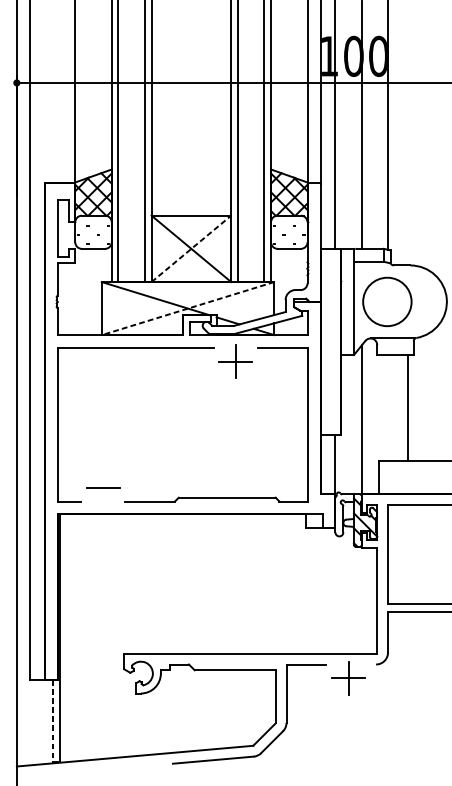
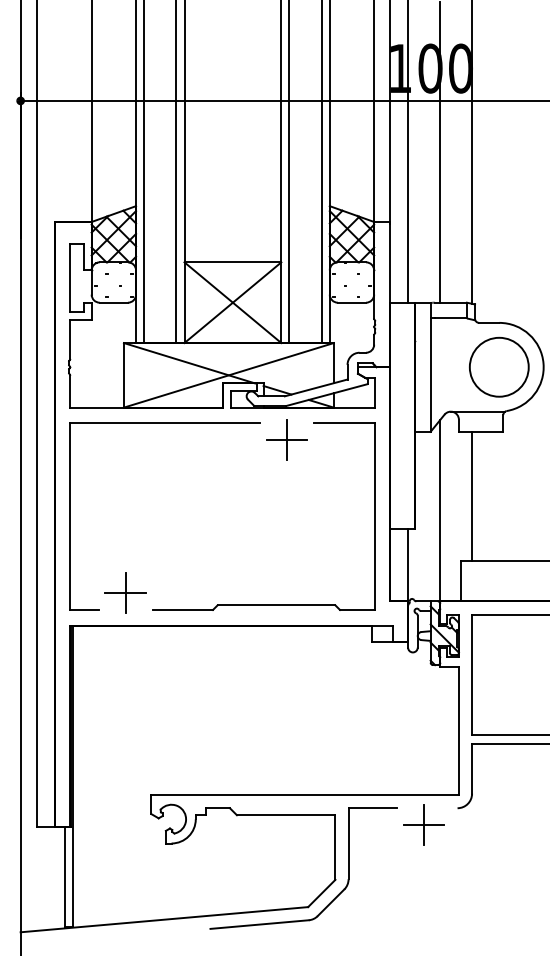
line: (191, 248) -> (233, 302), dashed -> solid
circle: (387, 301) -> (499, 366), moved
line: (187, 308) -> (228, 375), dashed -> solid
line: (407, 407) -> (471, 495), moved
line: (103, 487) -> (125, 593), added
line: (53, 720) -> (65, 876), dashed -> solid

